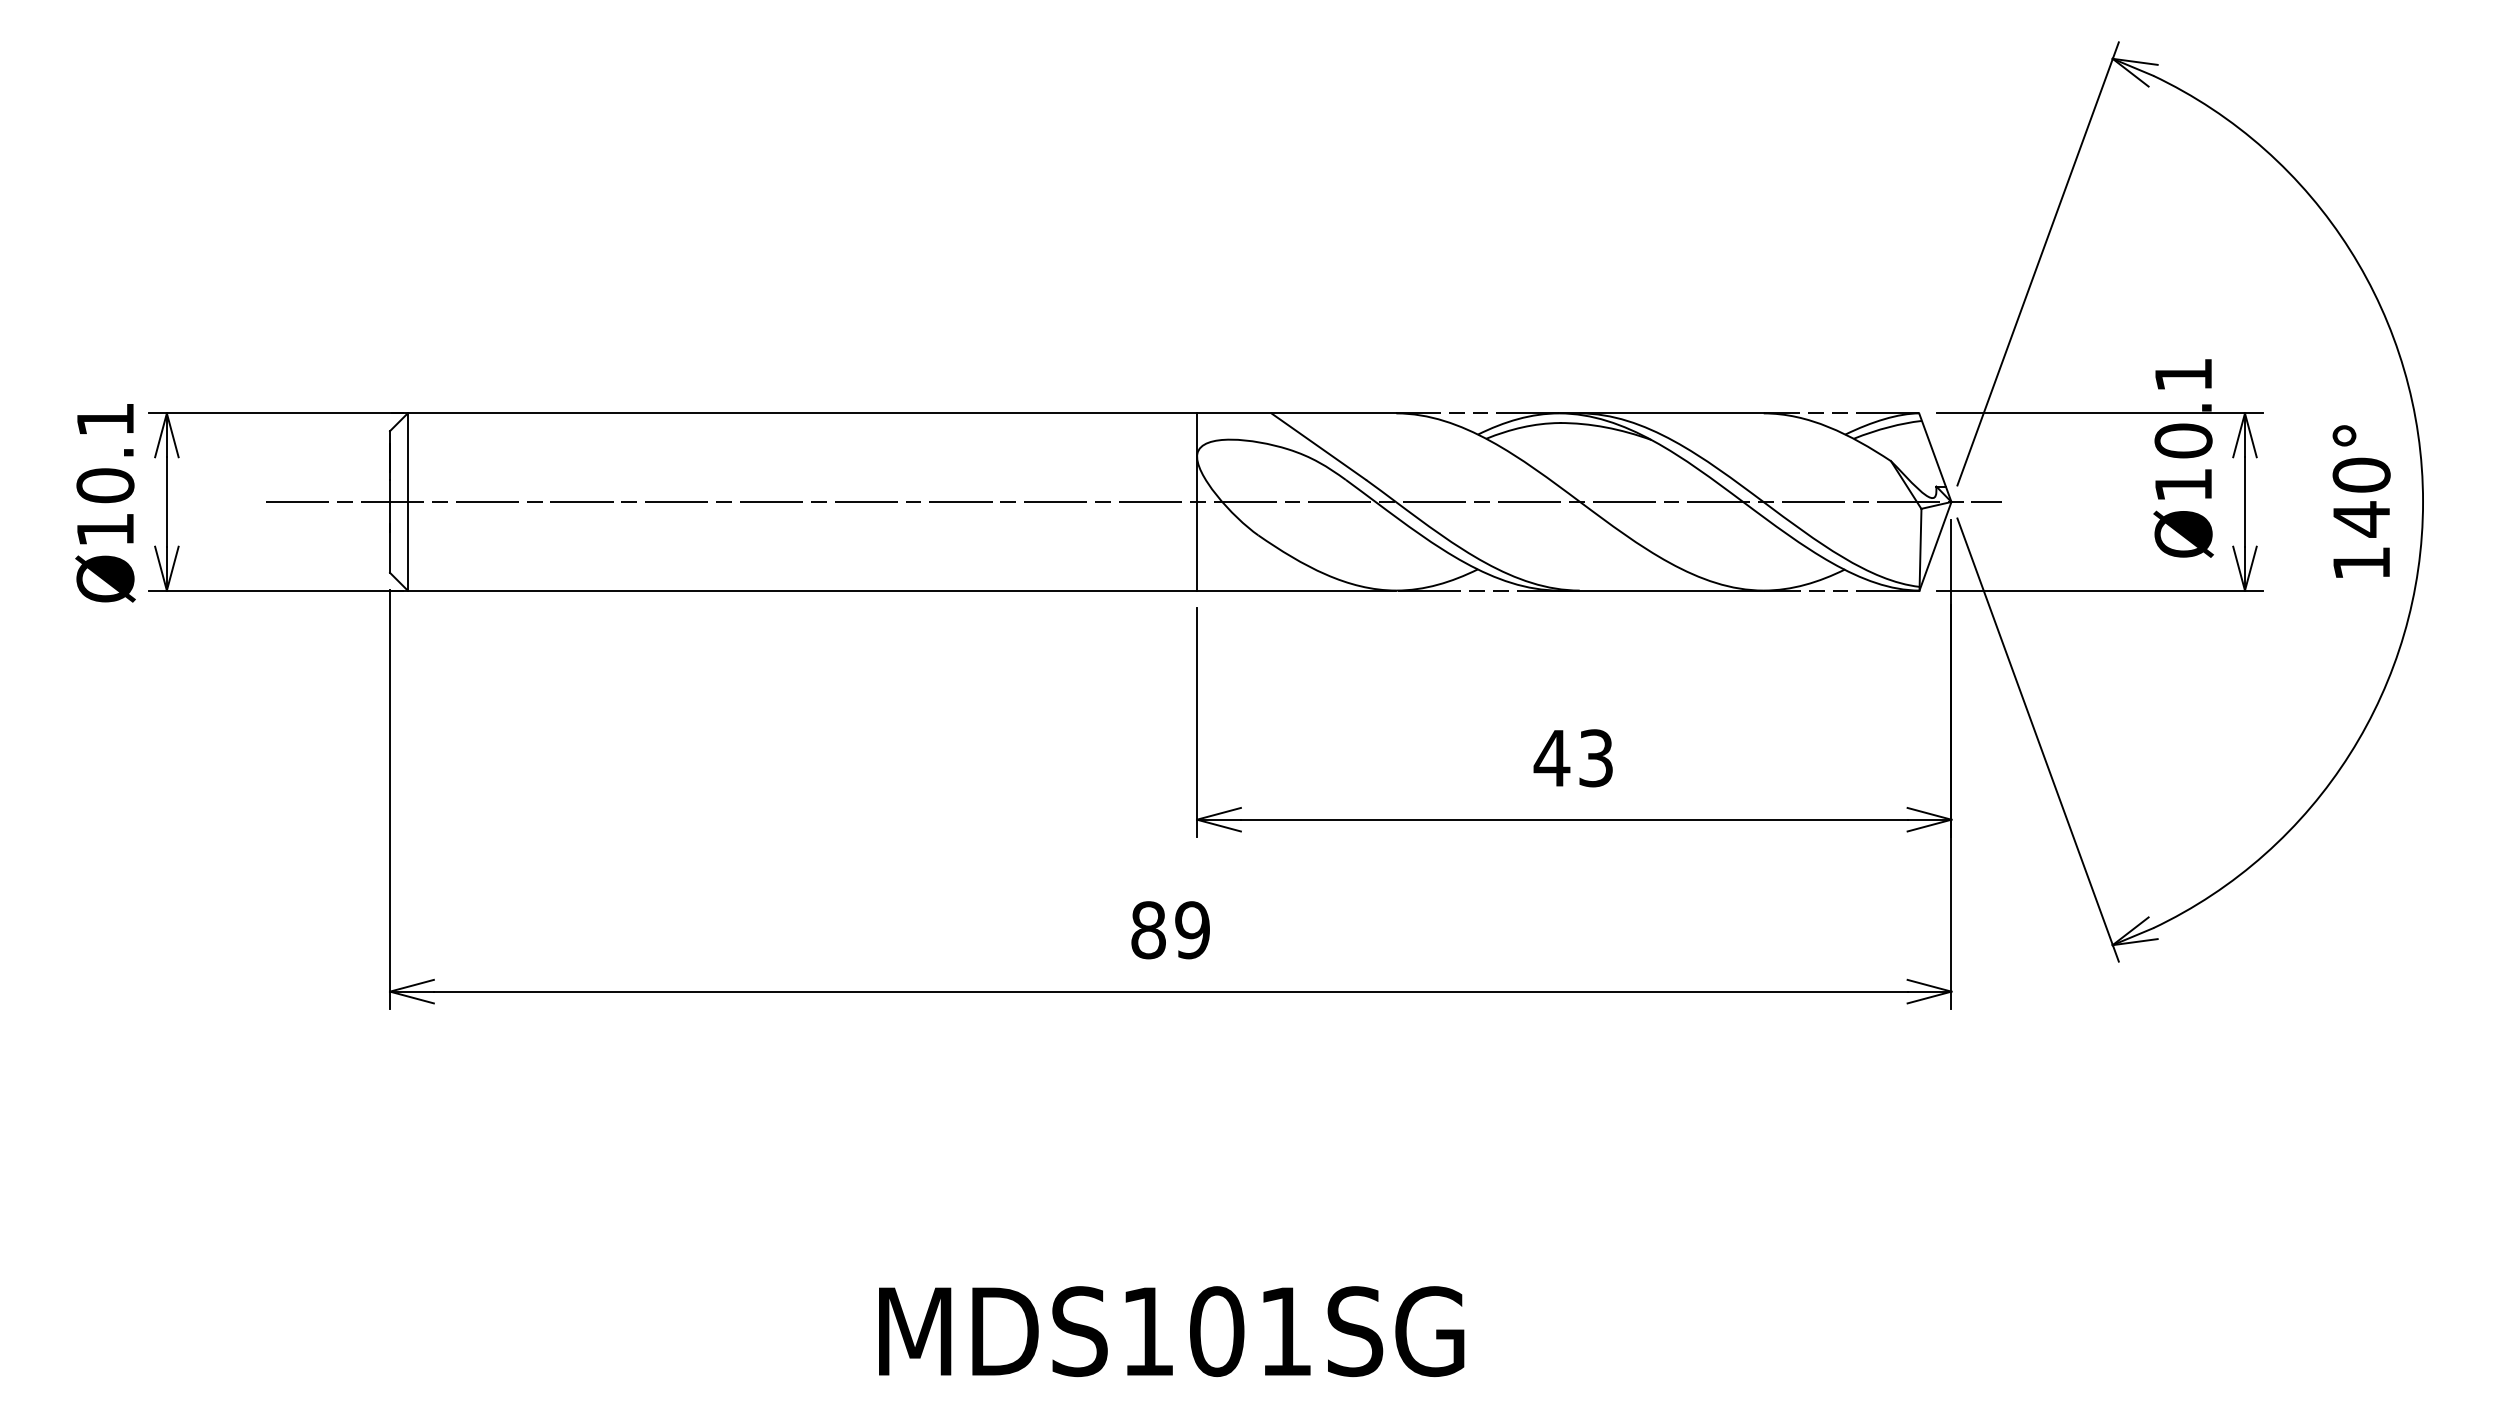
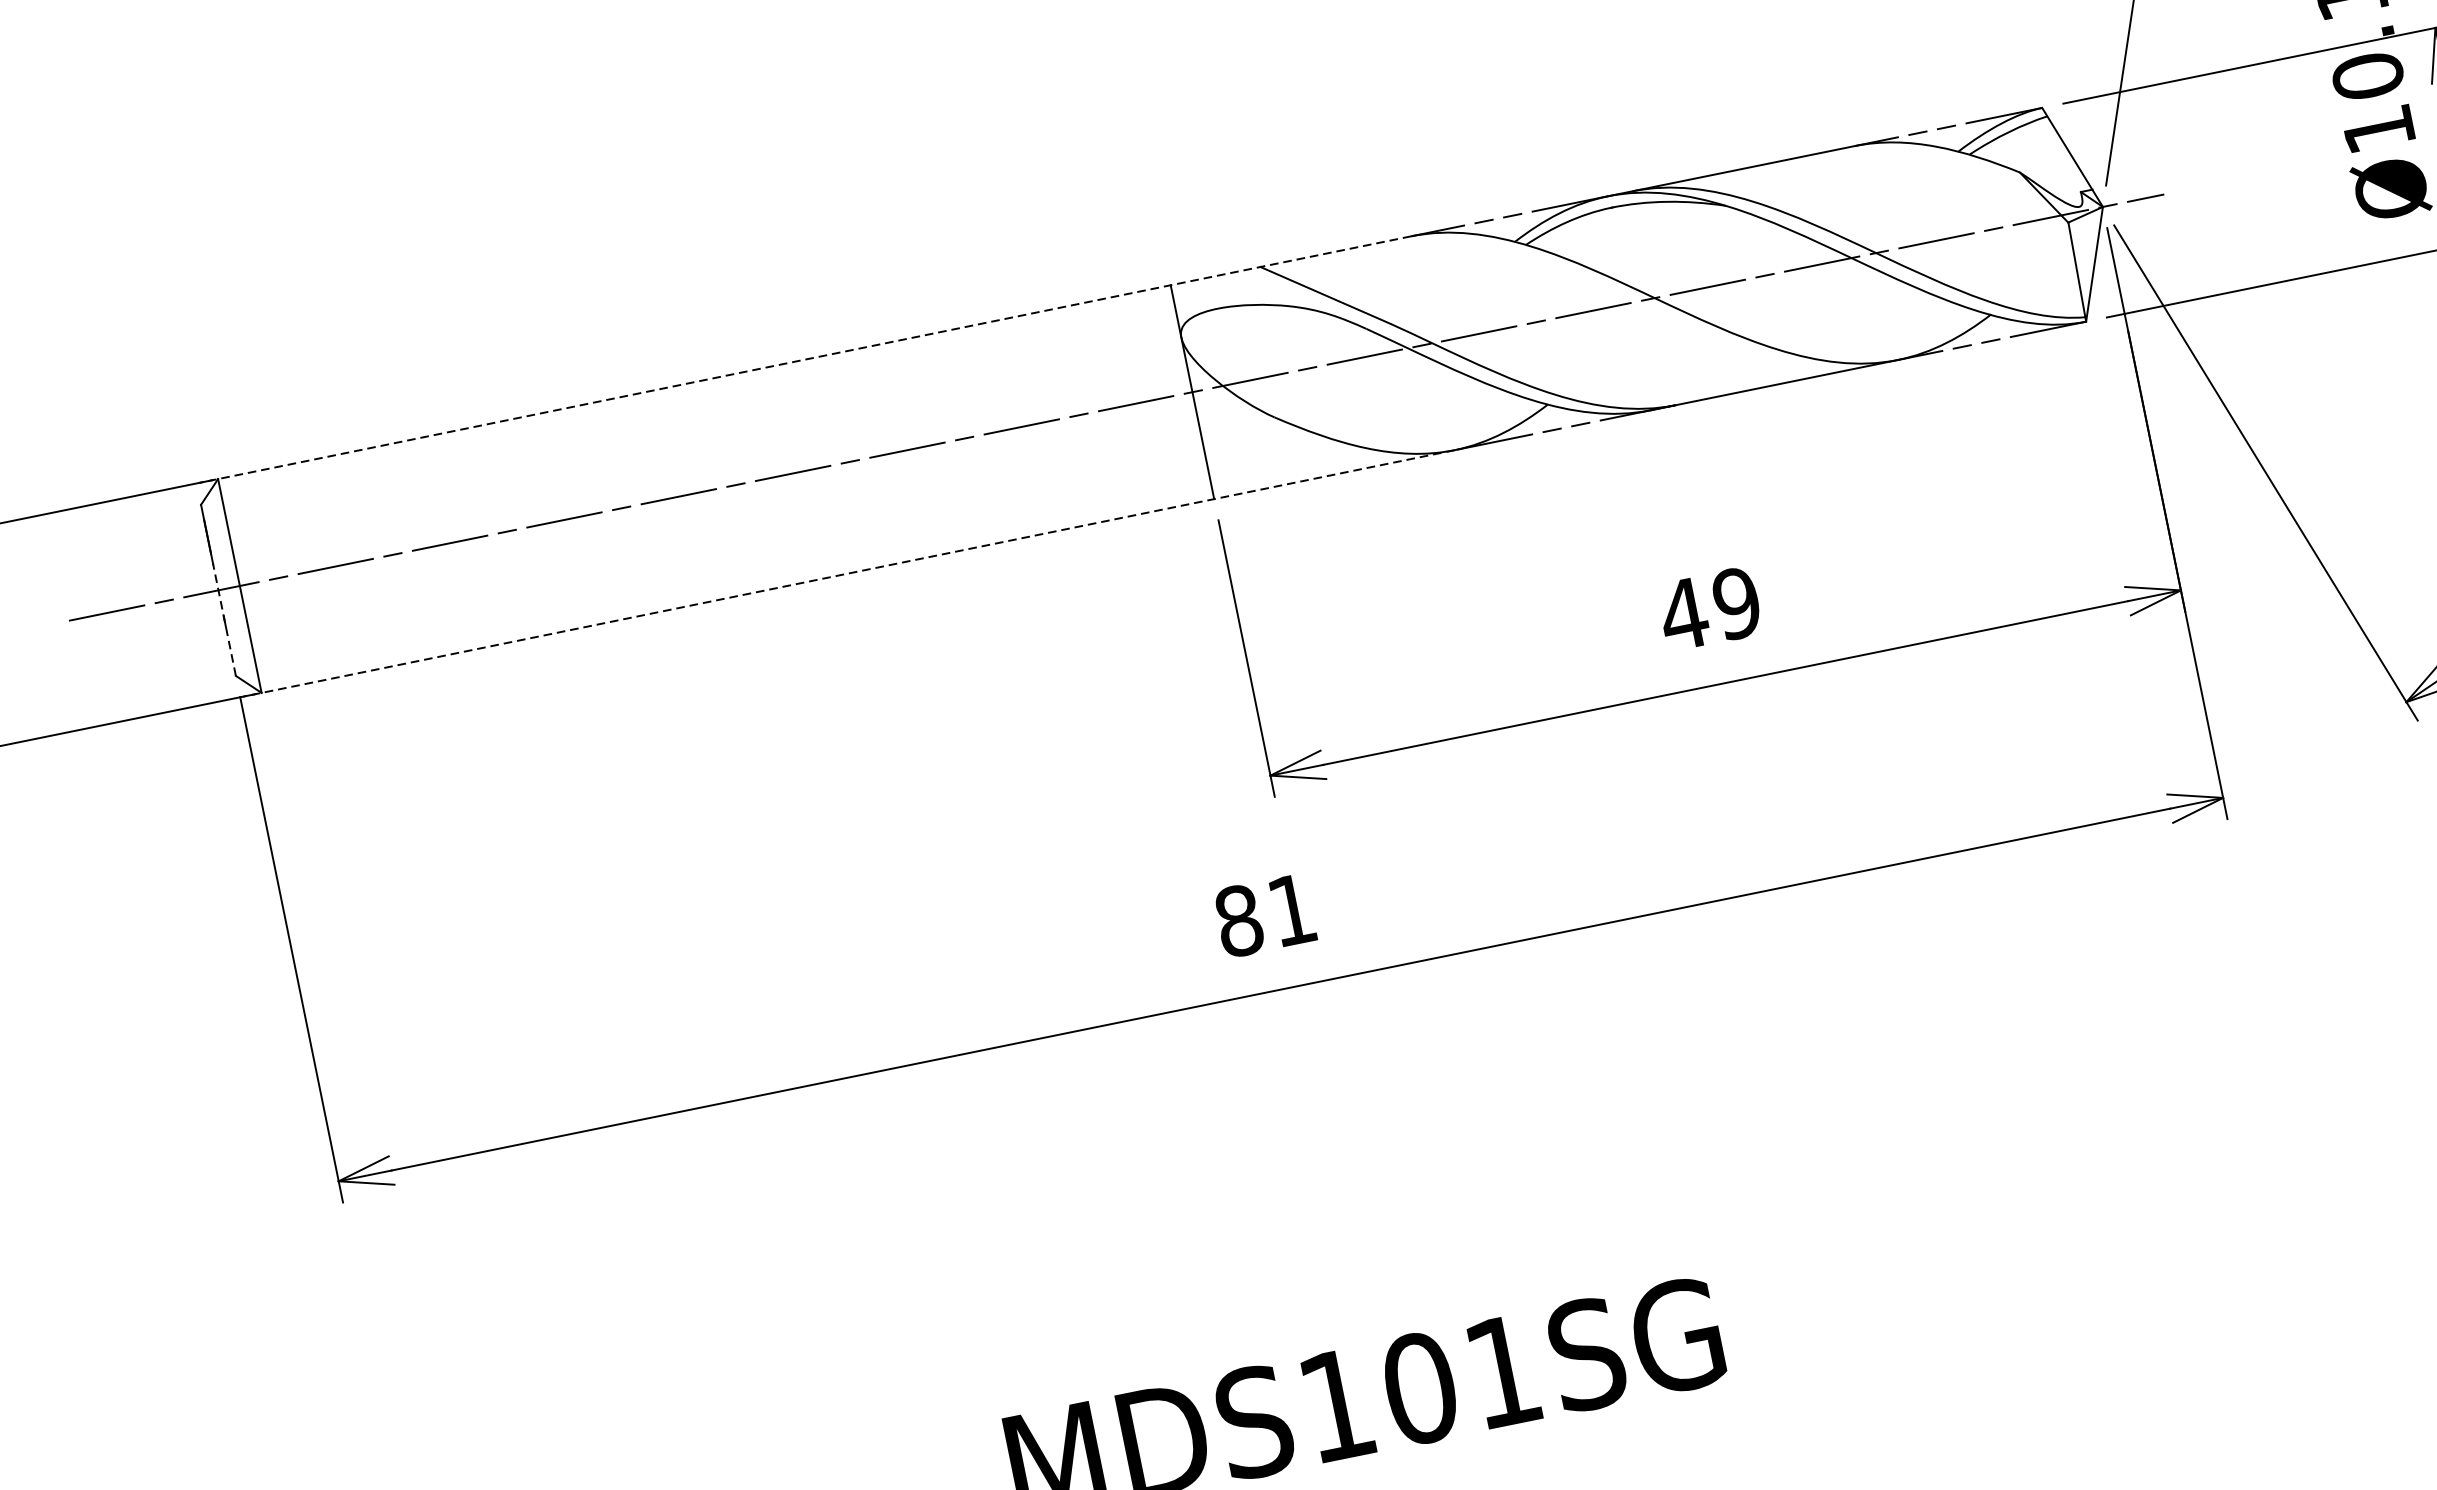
line: (893, 413) -> (804, 359), solid -> dashed
line: (390, 526) -> (225, 619), solid -> dashed
line: (893, 590) -> (847, 573), solid -> dashed
text: (1595, 758) -> (1736, 603), 43 -> 49
text: (1192, 930) -> (1292, 910), 89 -> 81

